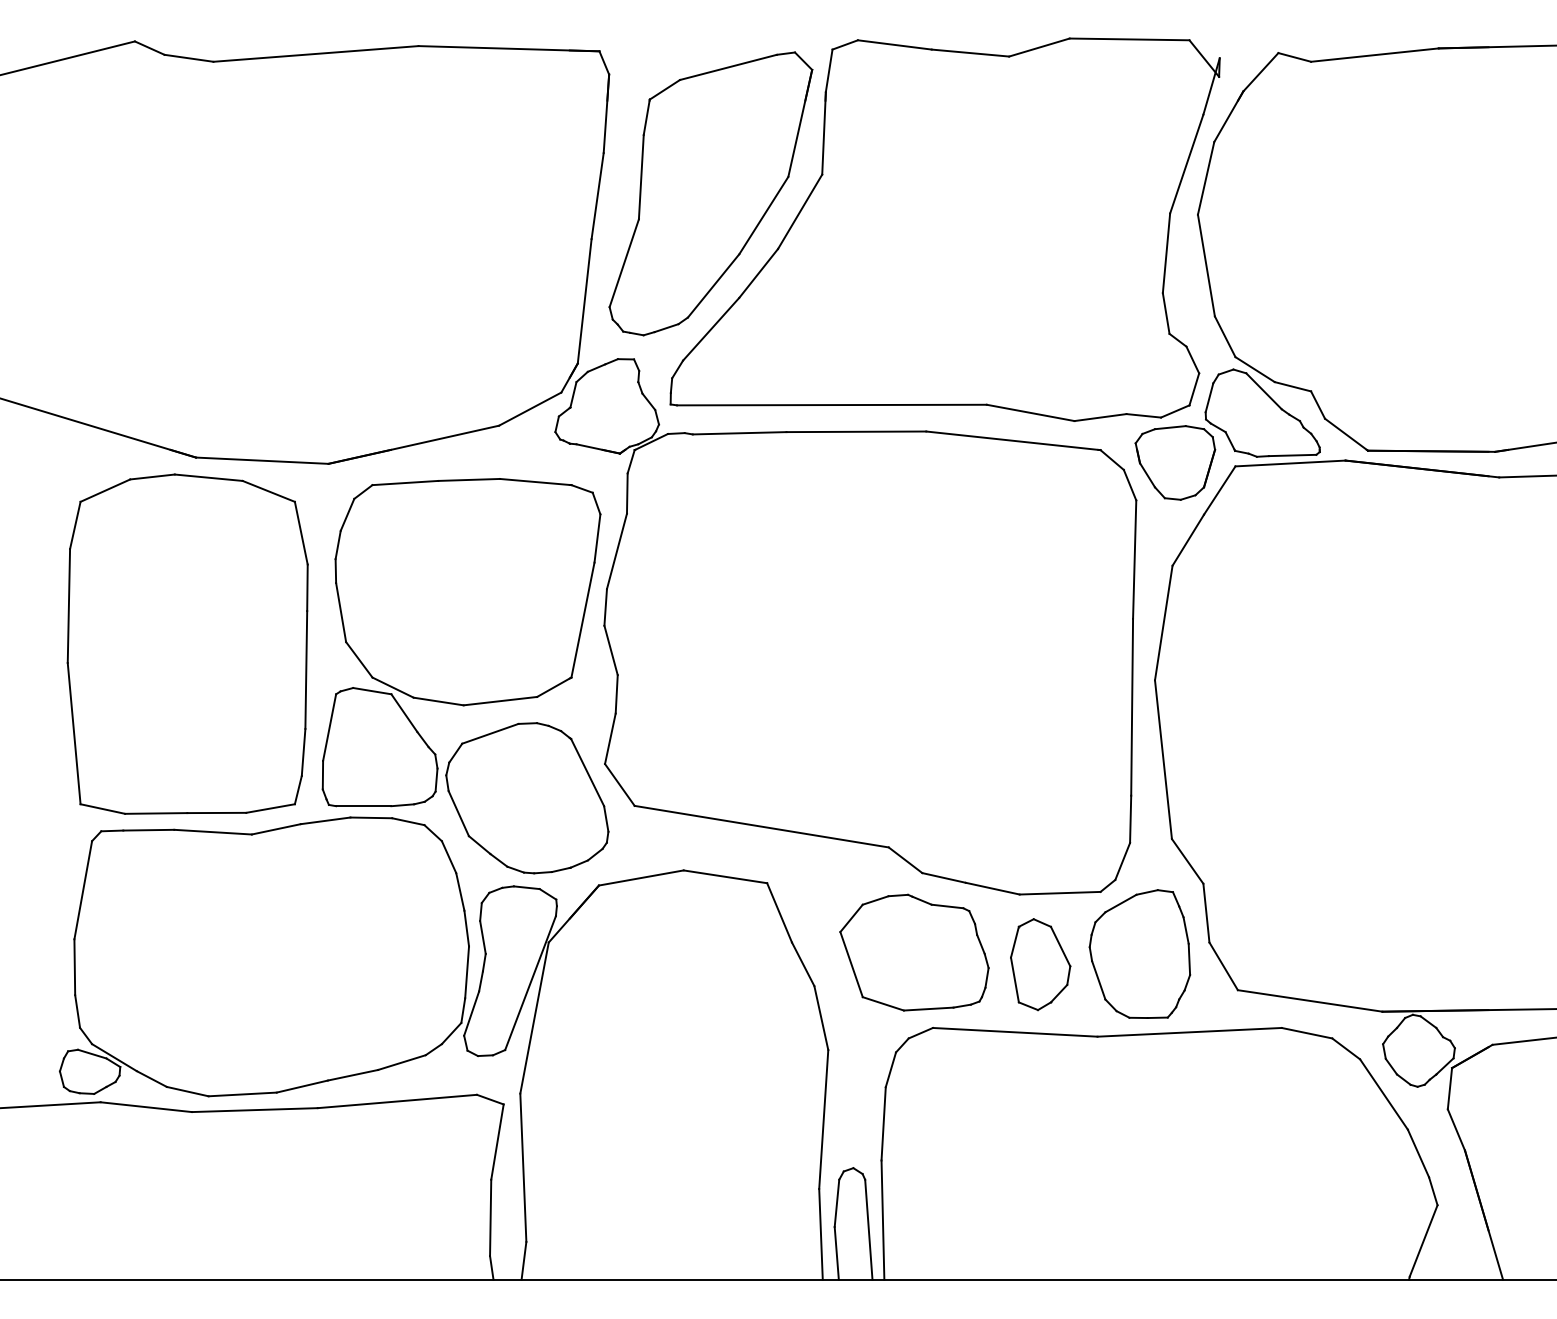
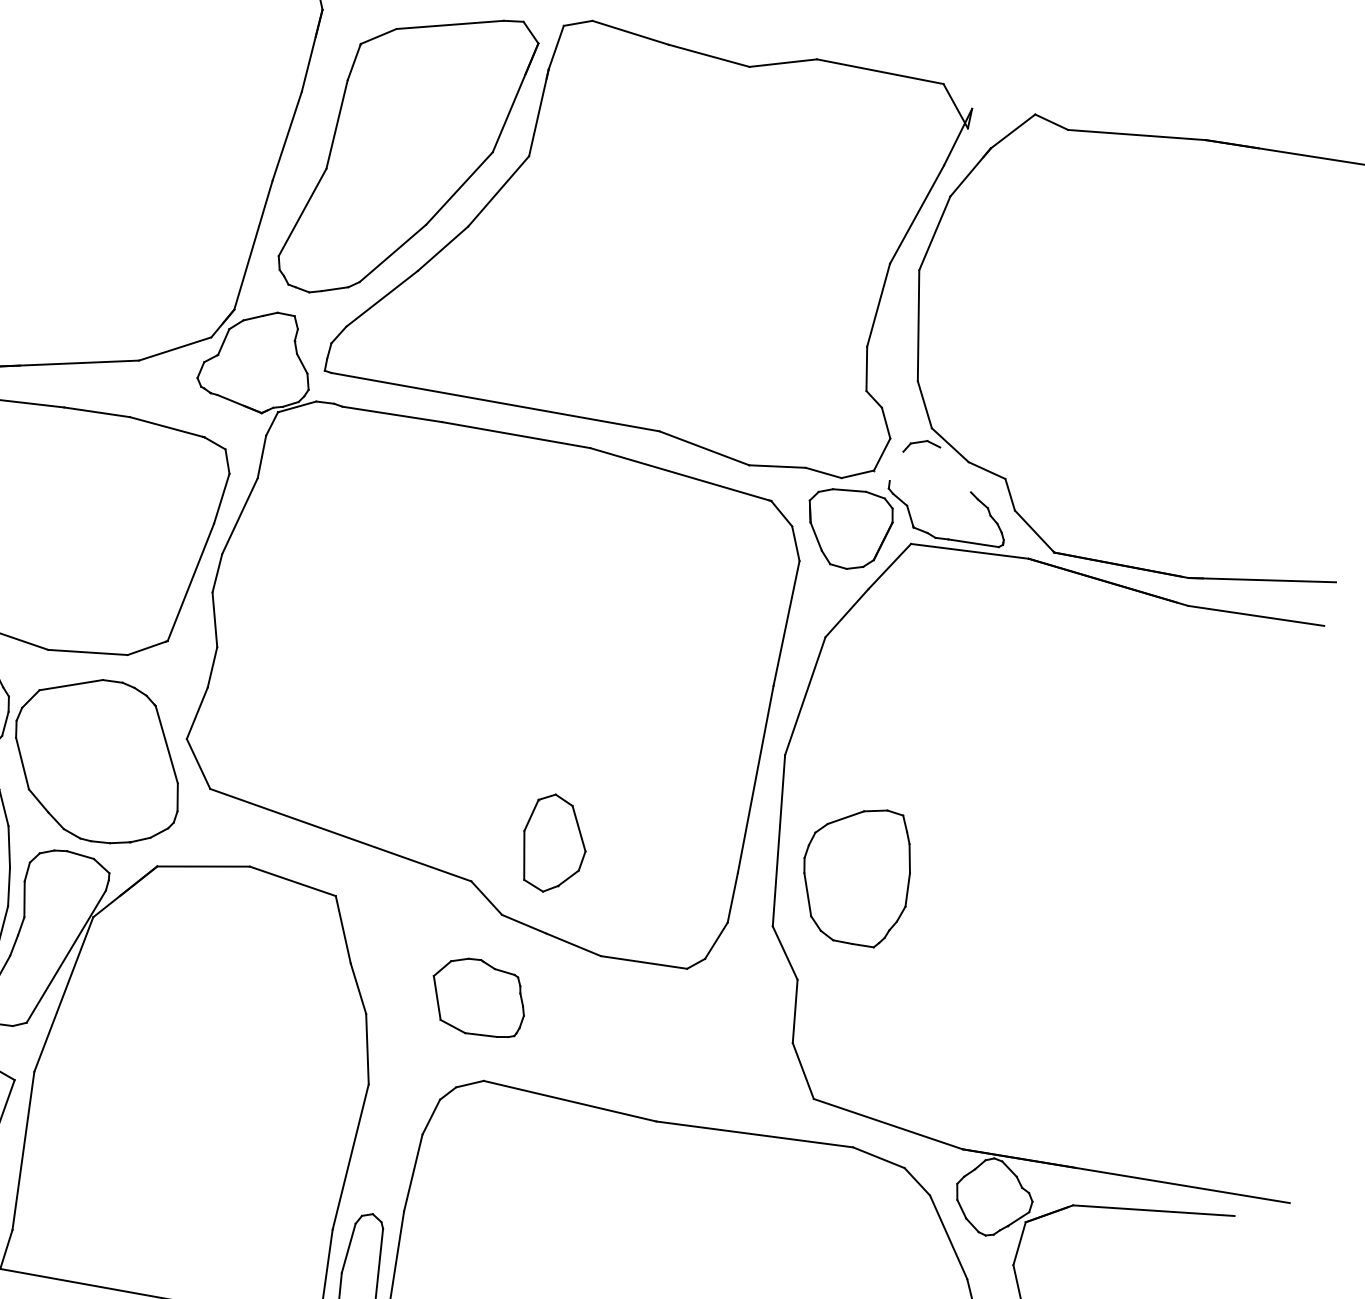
line: (1263, 391) -> (955, 469), removed
line: (1209, 397) -> (896, 466), removed
part: (914, 952) -> (478, 997), size x0.6
part: (1139, 953) -> (856, 874), moved
part: (1040, 964) -> (554, 843), moved

